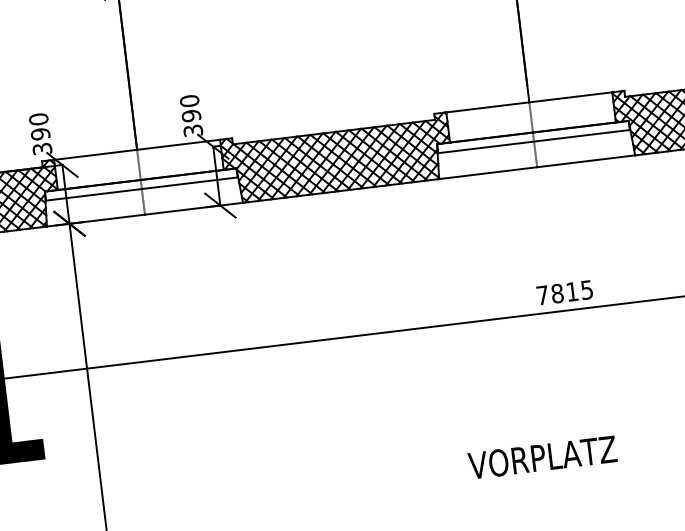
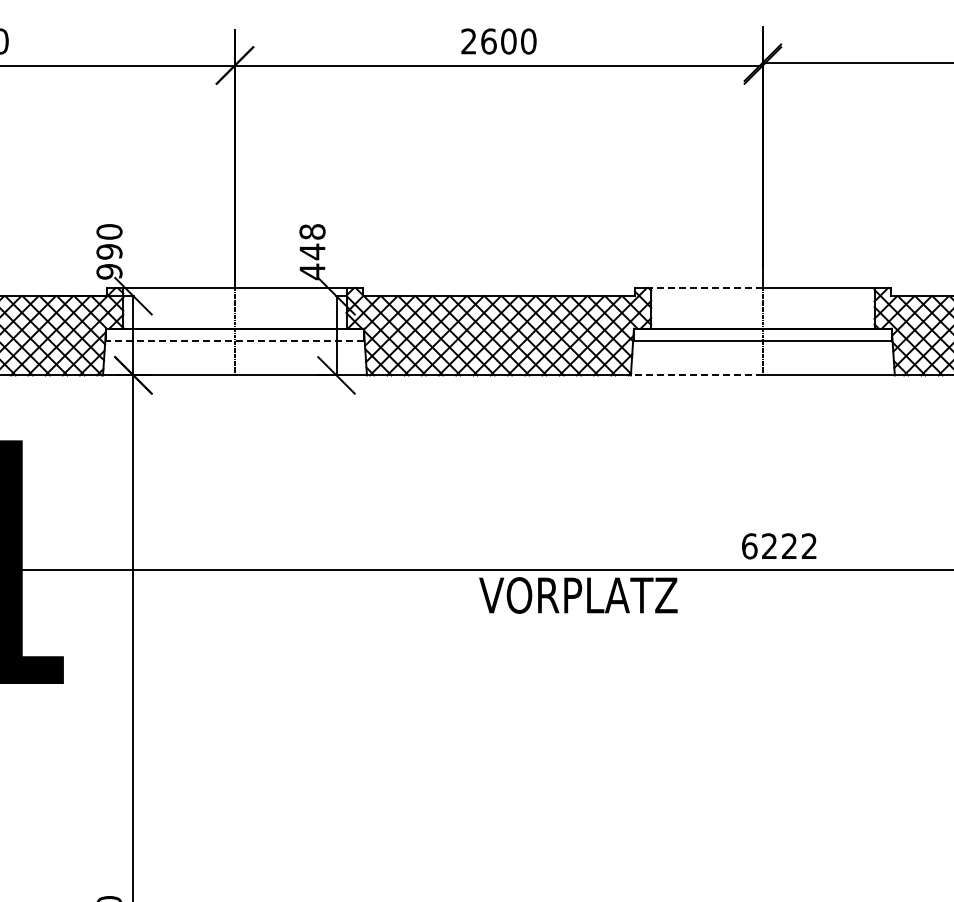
line: (488, 107) -> (707, 288), solid -> dashed
text: (191, 116) -> (312, 252), 390 -> 448
text: (42, 148) -> (109, 271), 390 -> 990
line: (487, 173) -> (696, 375), solid -> dashed
line: (141, 188) -> (234, 340), solid -> dashed
text: (564, 292) -> (779, 546), 7815 -> 6222
text: (542, 457) -> (578, 595), moved

